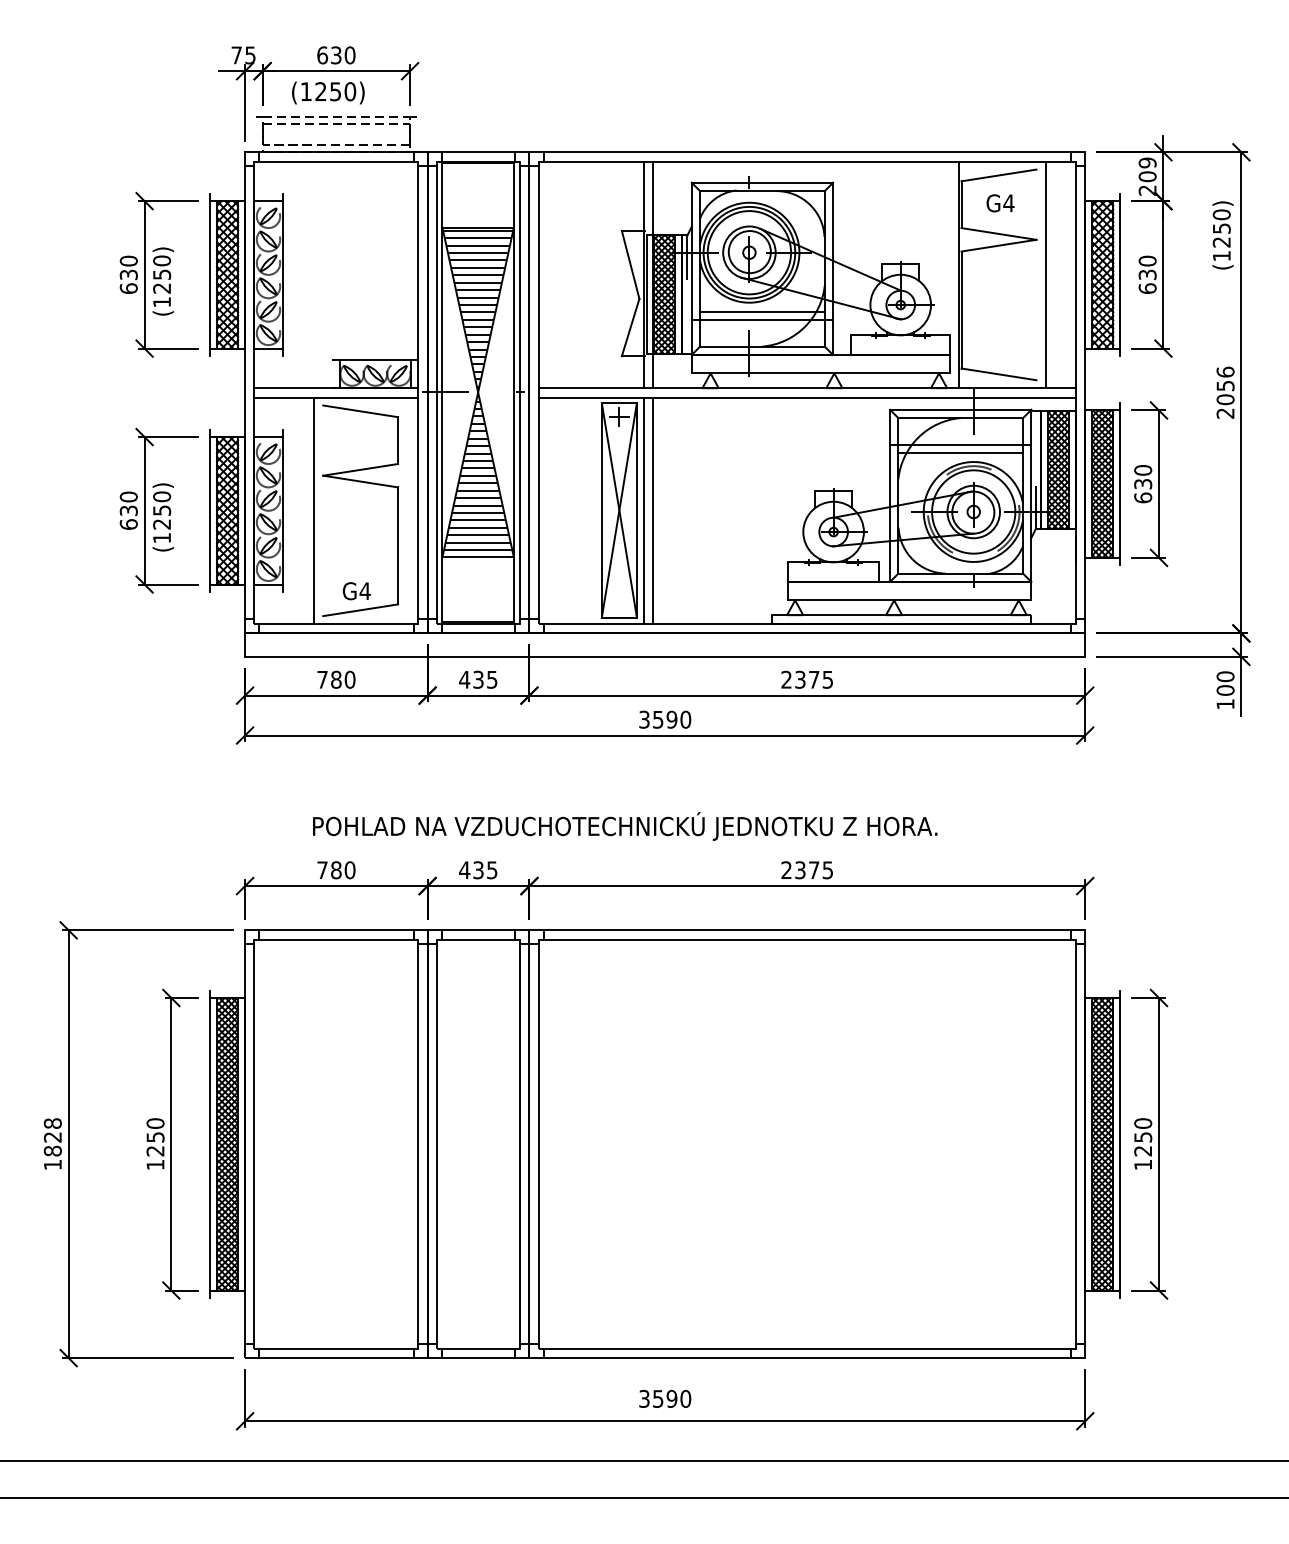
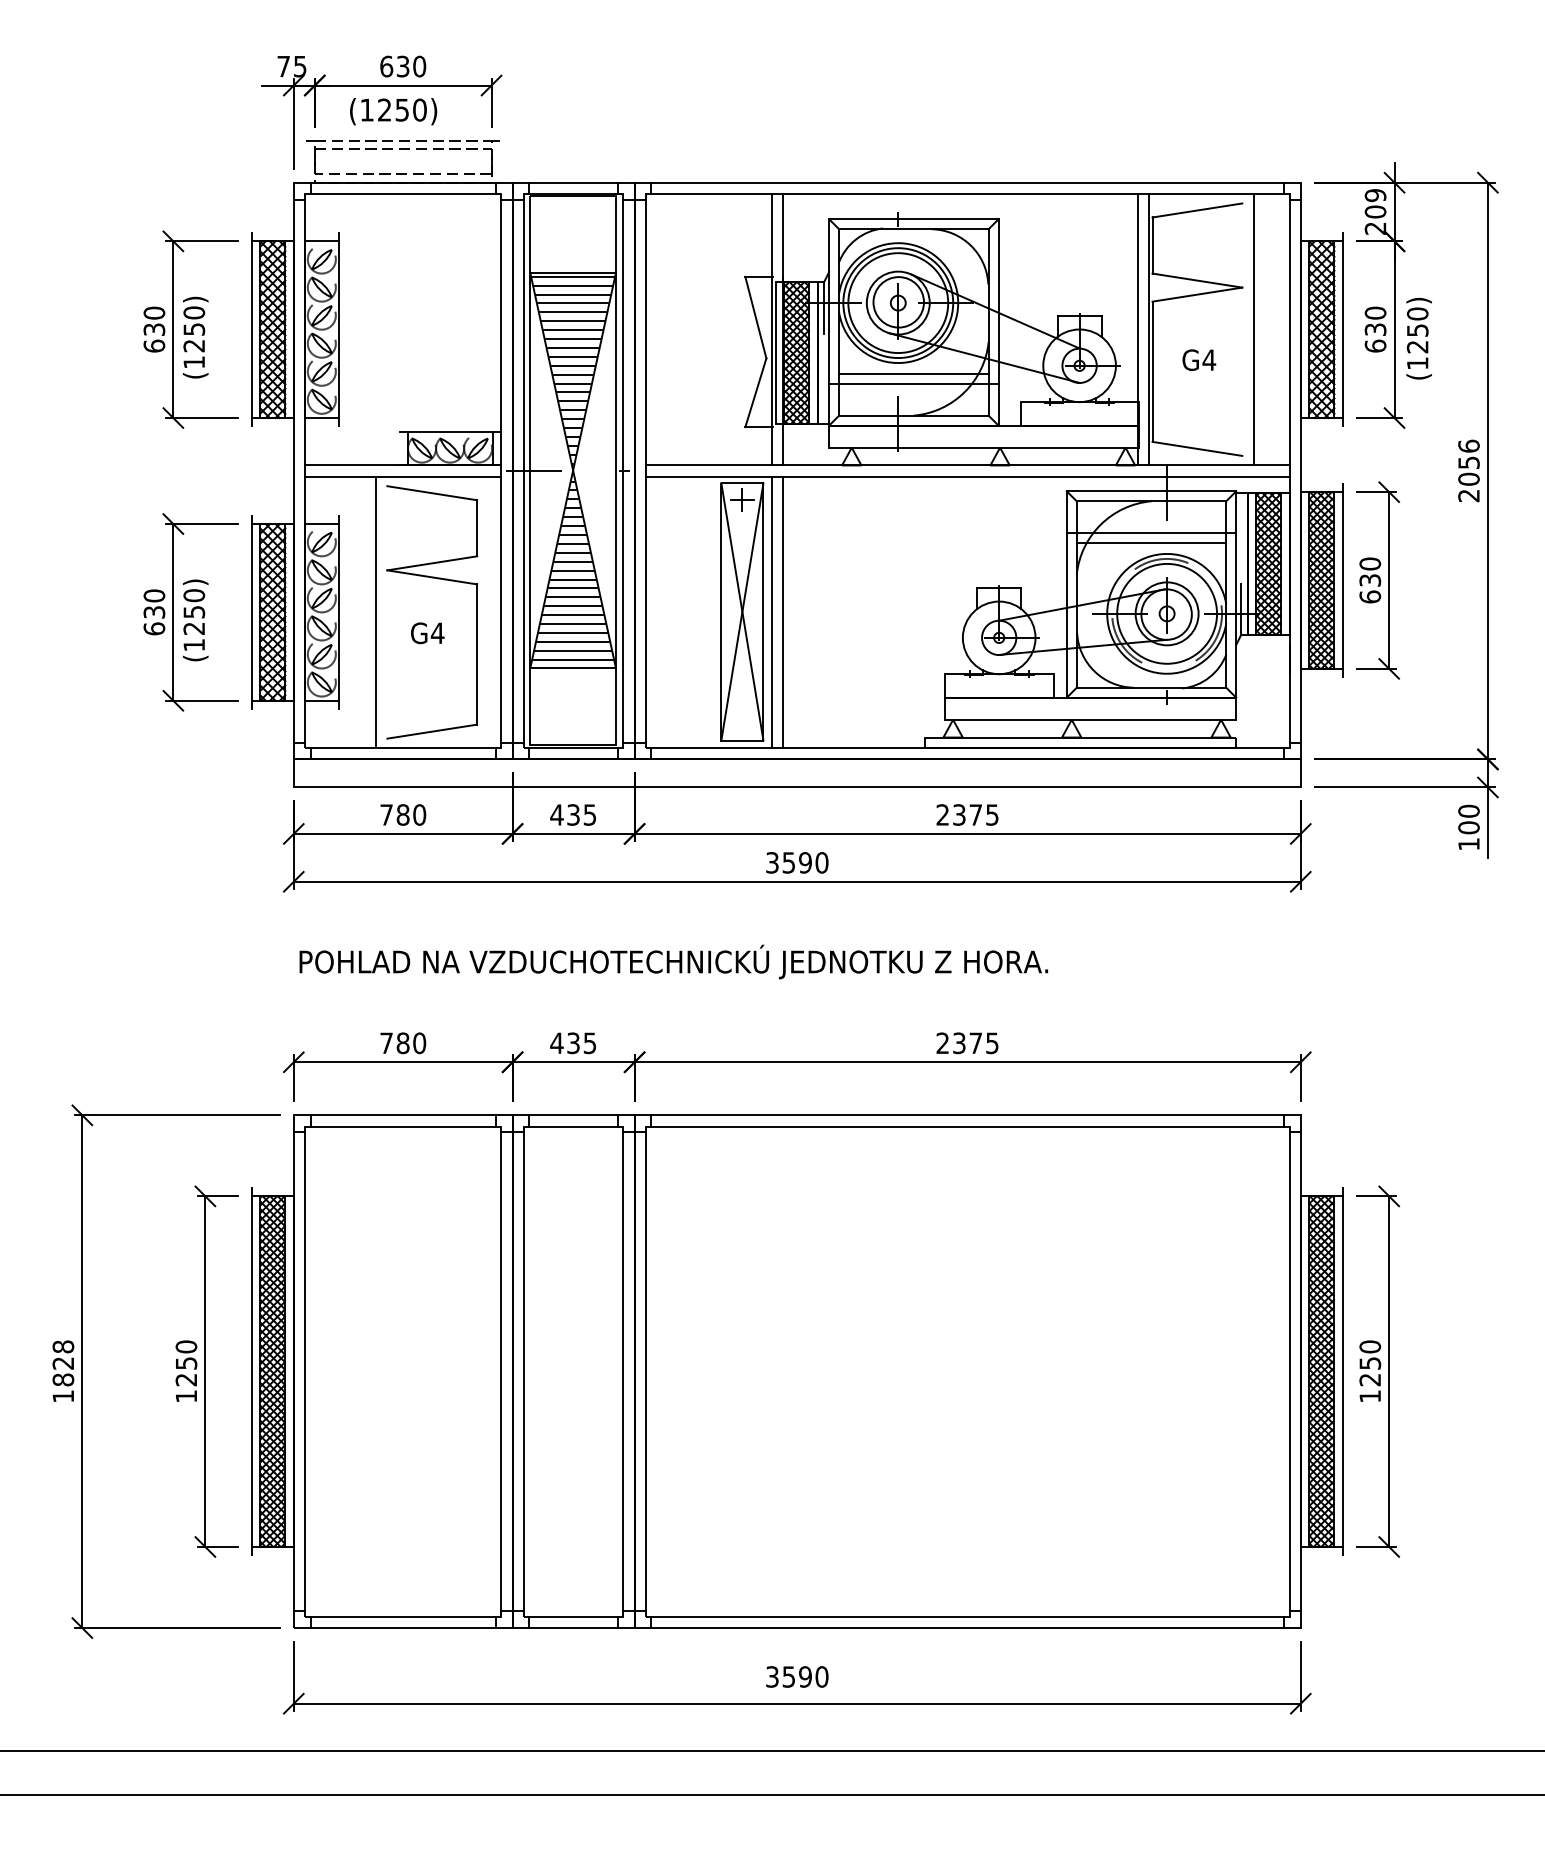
text: (1000, 203) -> (1199, 360), moved
text: (1222, 235) -> (1418, 338), moved
line: (949, 274) -> (1138, 329), added
text: (356, 591) -> (427, 633), moved
text: (625, 826) -> (674, 962), moved

